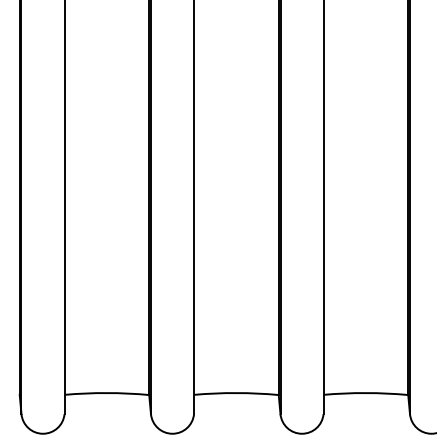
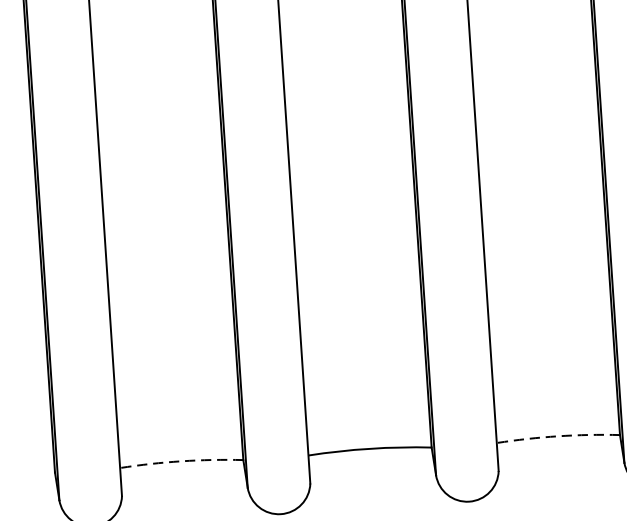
arc: (106, 393) -> (181, 461), solid -> dashed
arc: (365, 393) -> (557, 436), solid -> dashed

